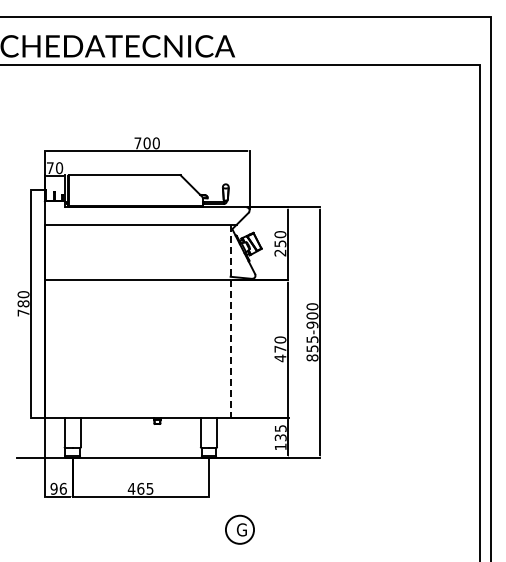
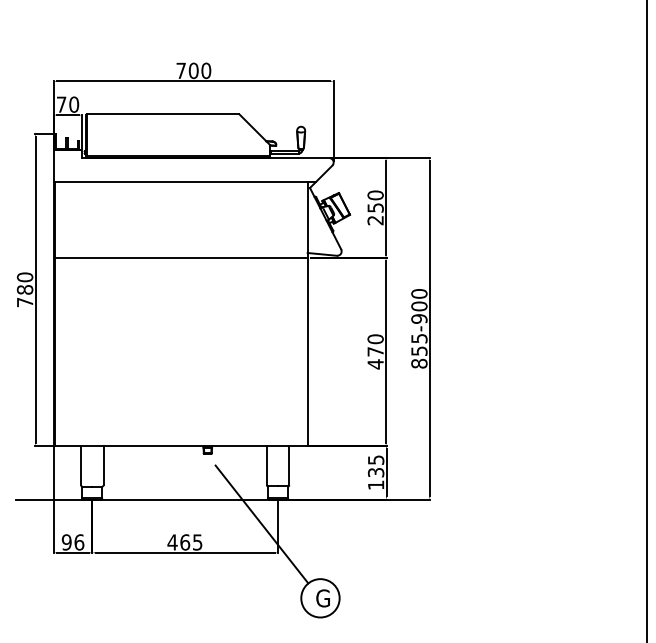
line: (230, 321) -> (307, 313), dashed -> solid
line: (197, 475) -> (262, 524), added

